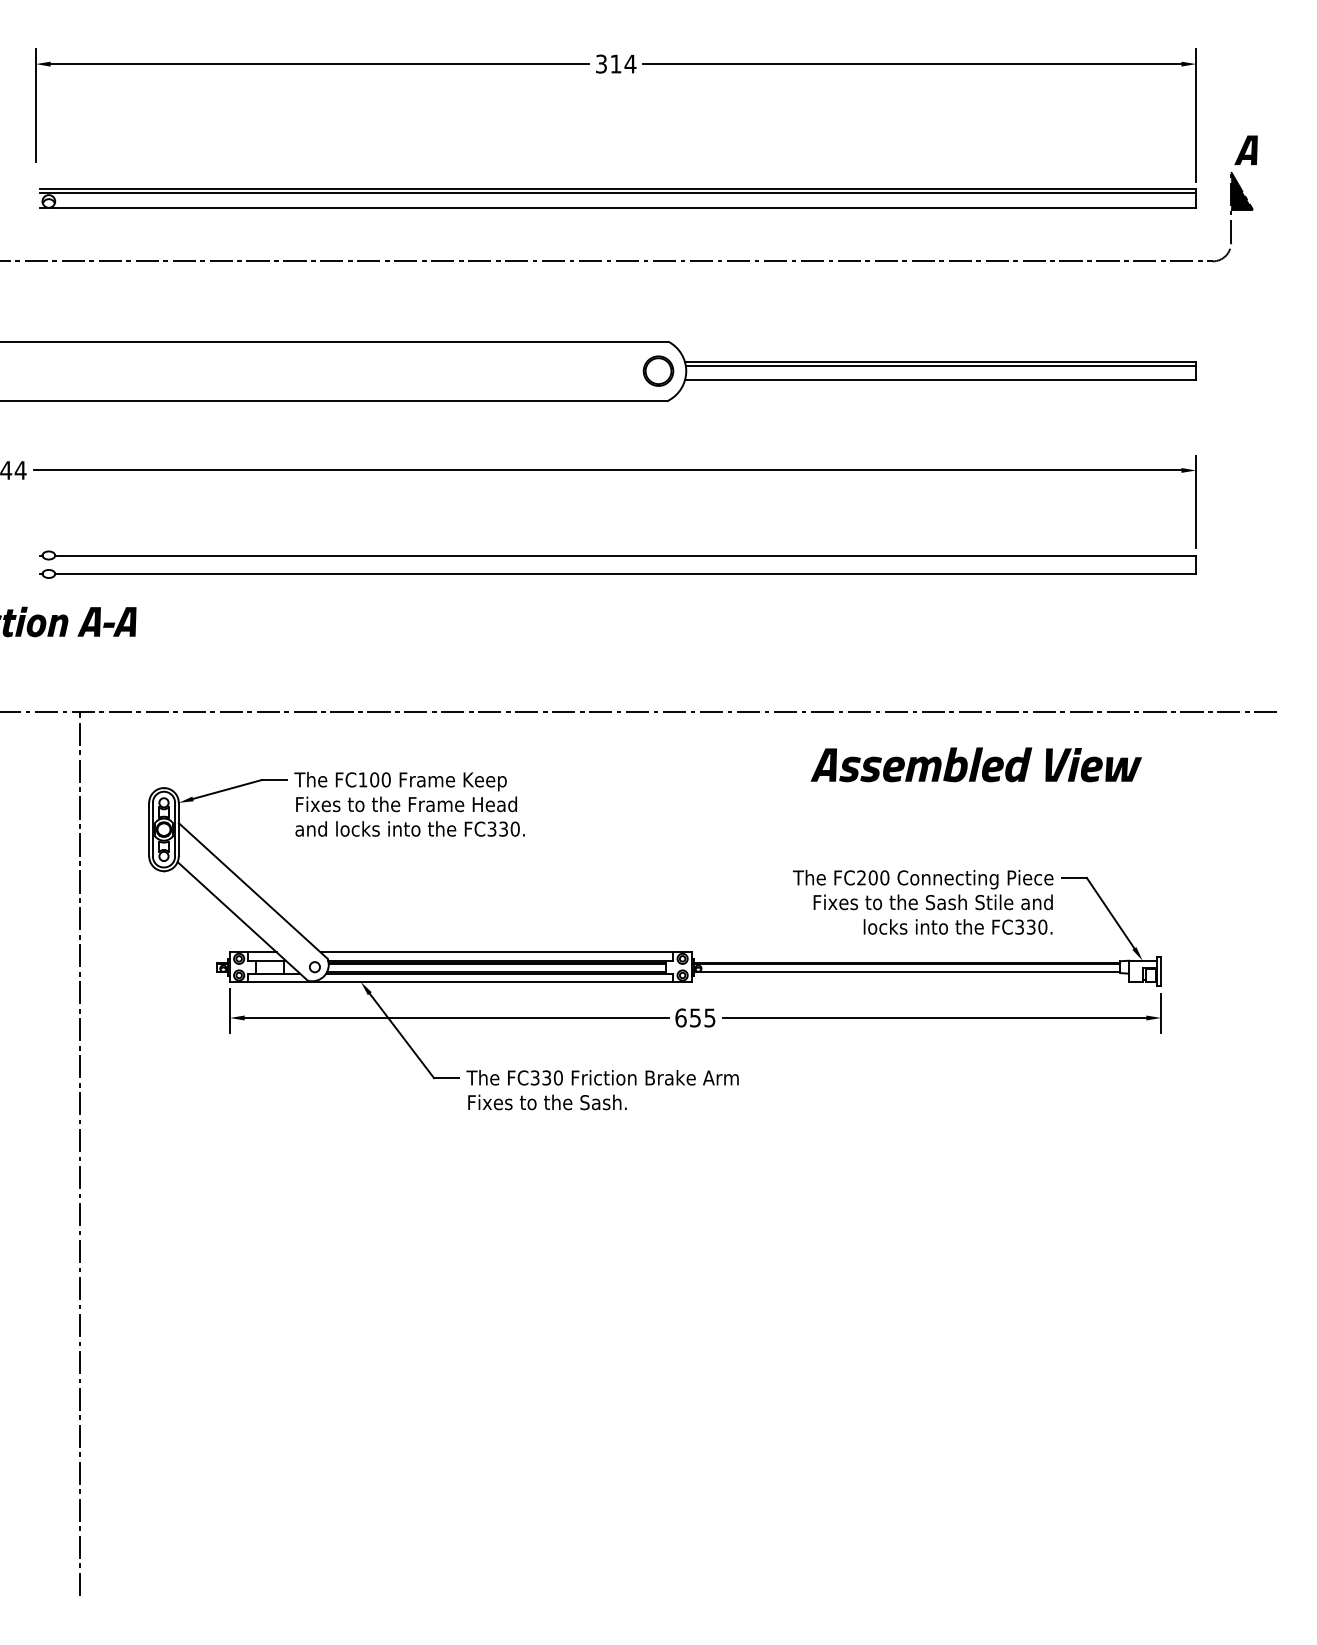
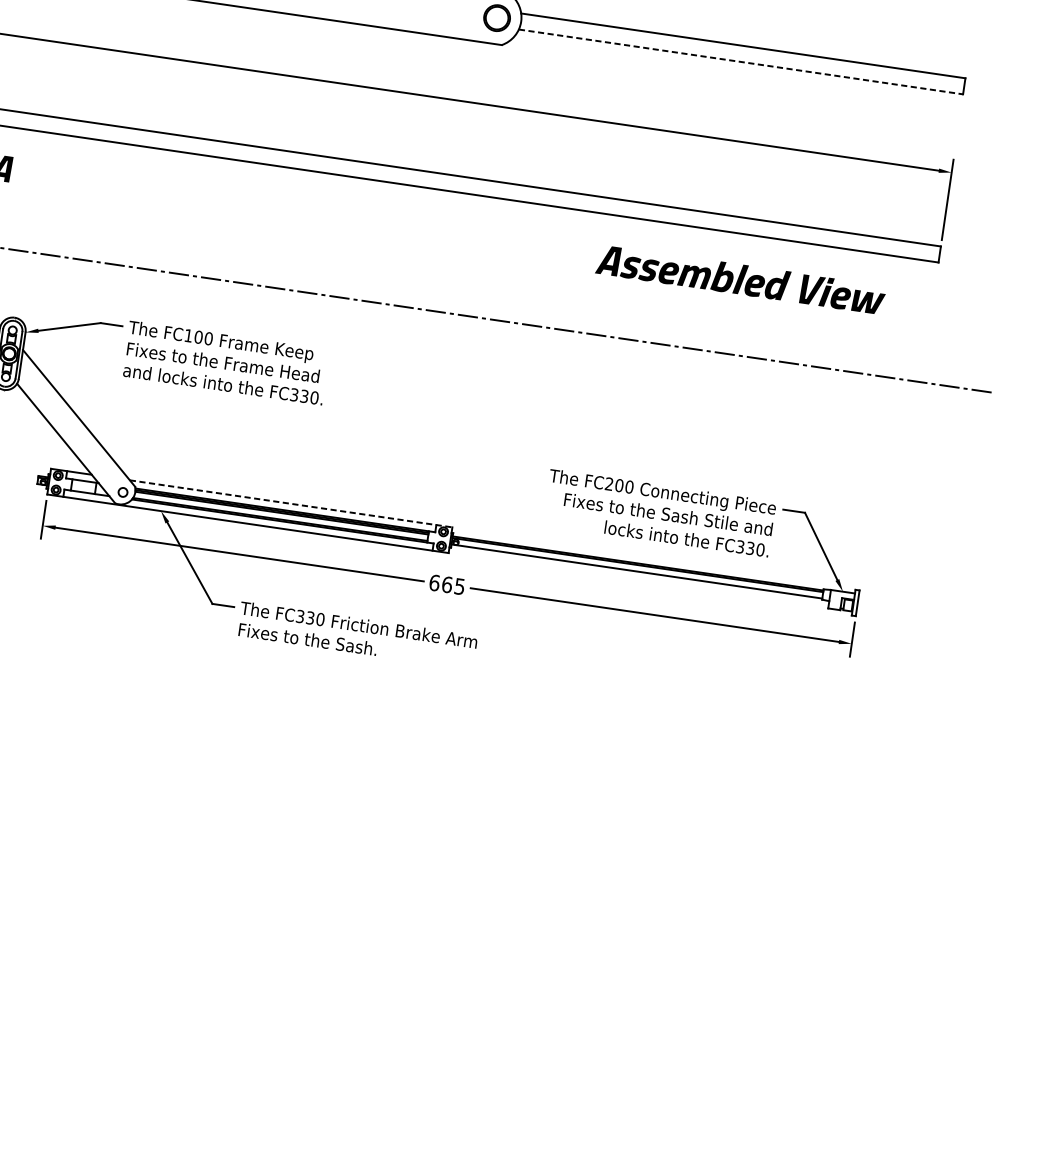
line: (940, 365) -> (742, 48), removed
line: (940, 380) -> (740, 62), solid -> dashed
text: (975, 764) -> (740, 279), moved
line: (506, 952) -> (291, 503), solid -> dashed
text: (695, 1017) -> (447, 584), 655 -> 665

